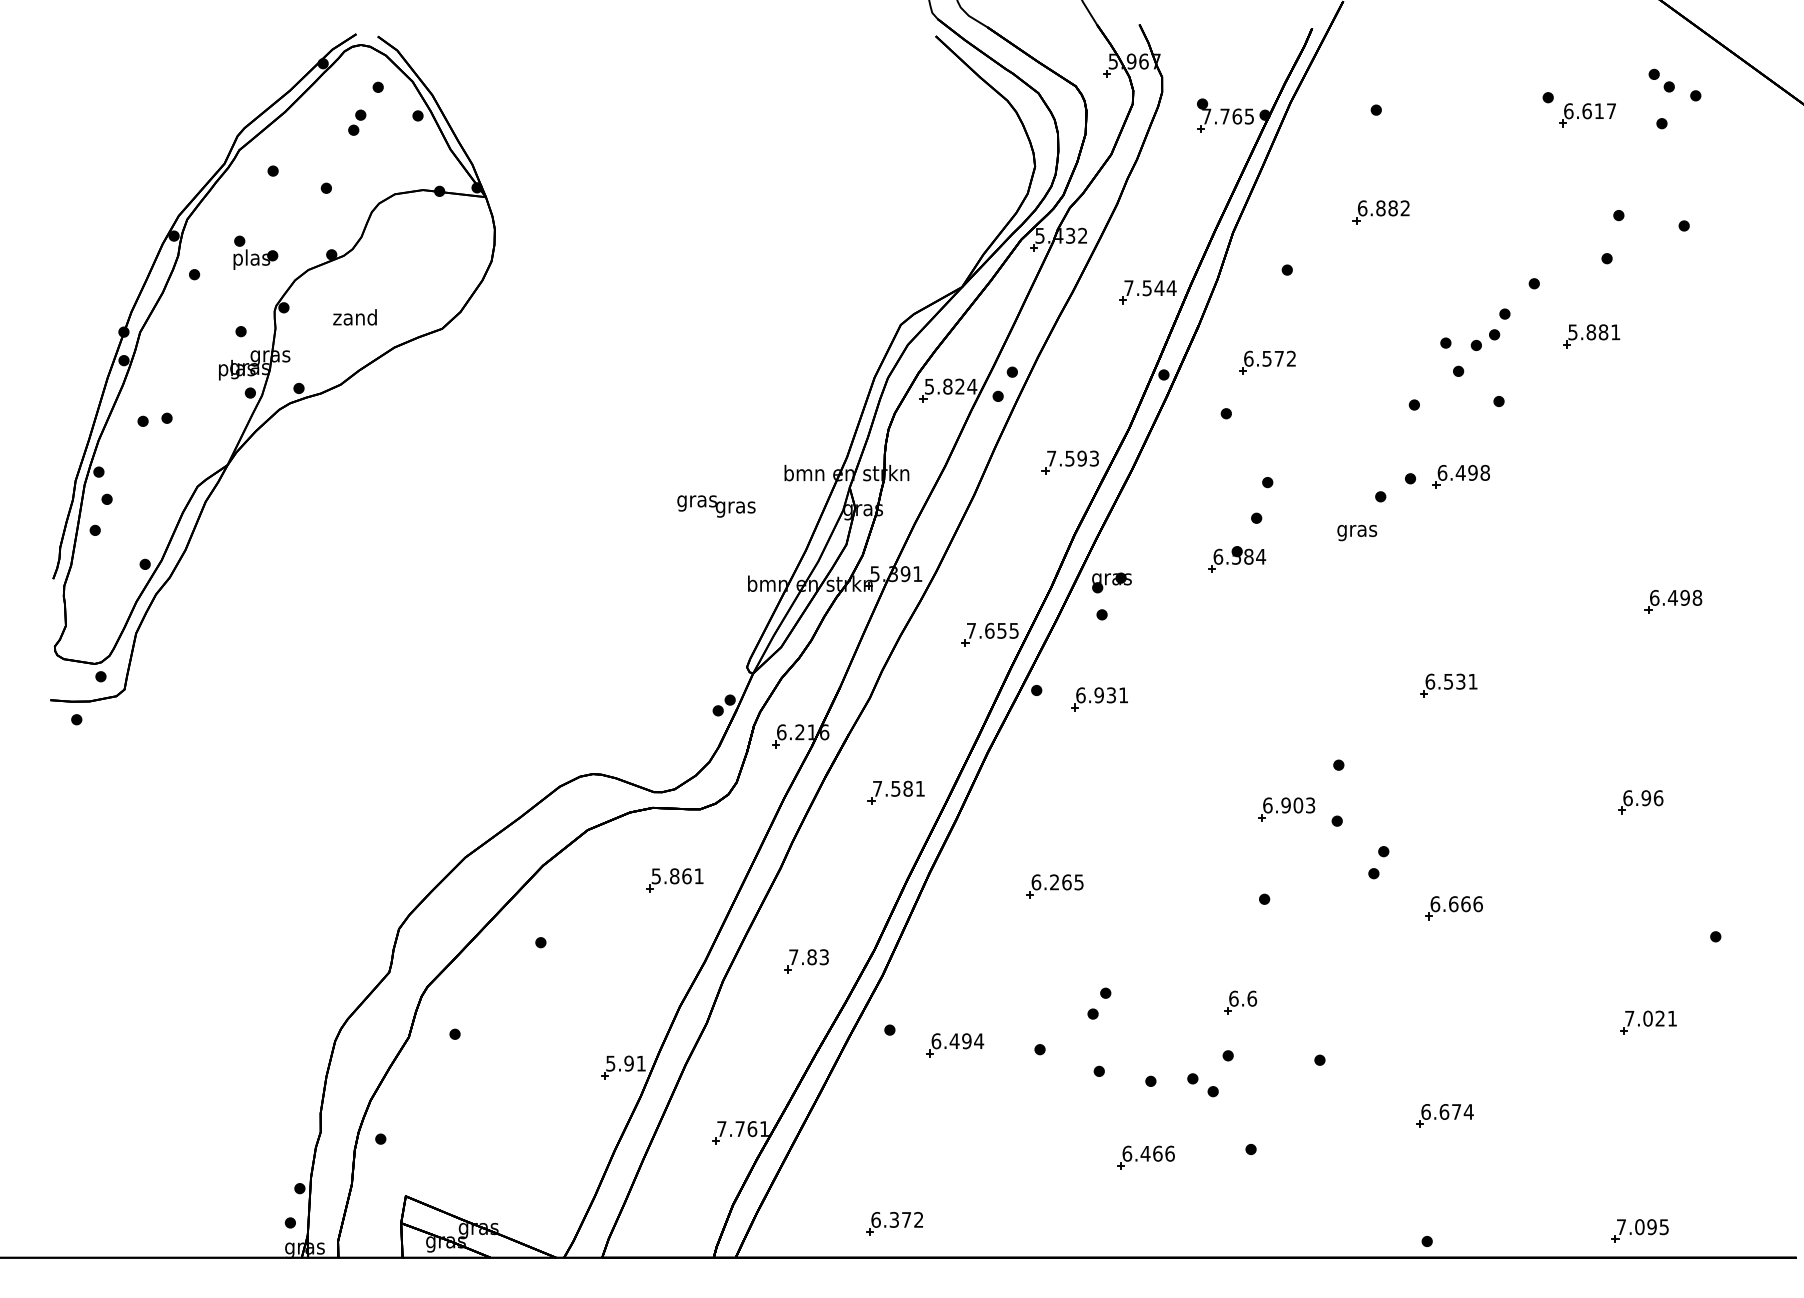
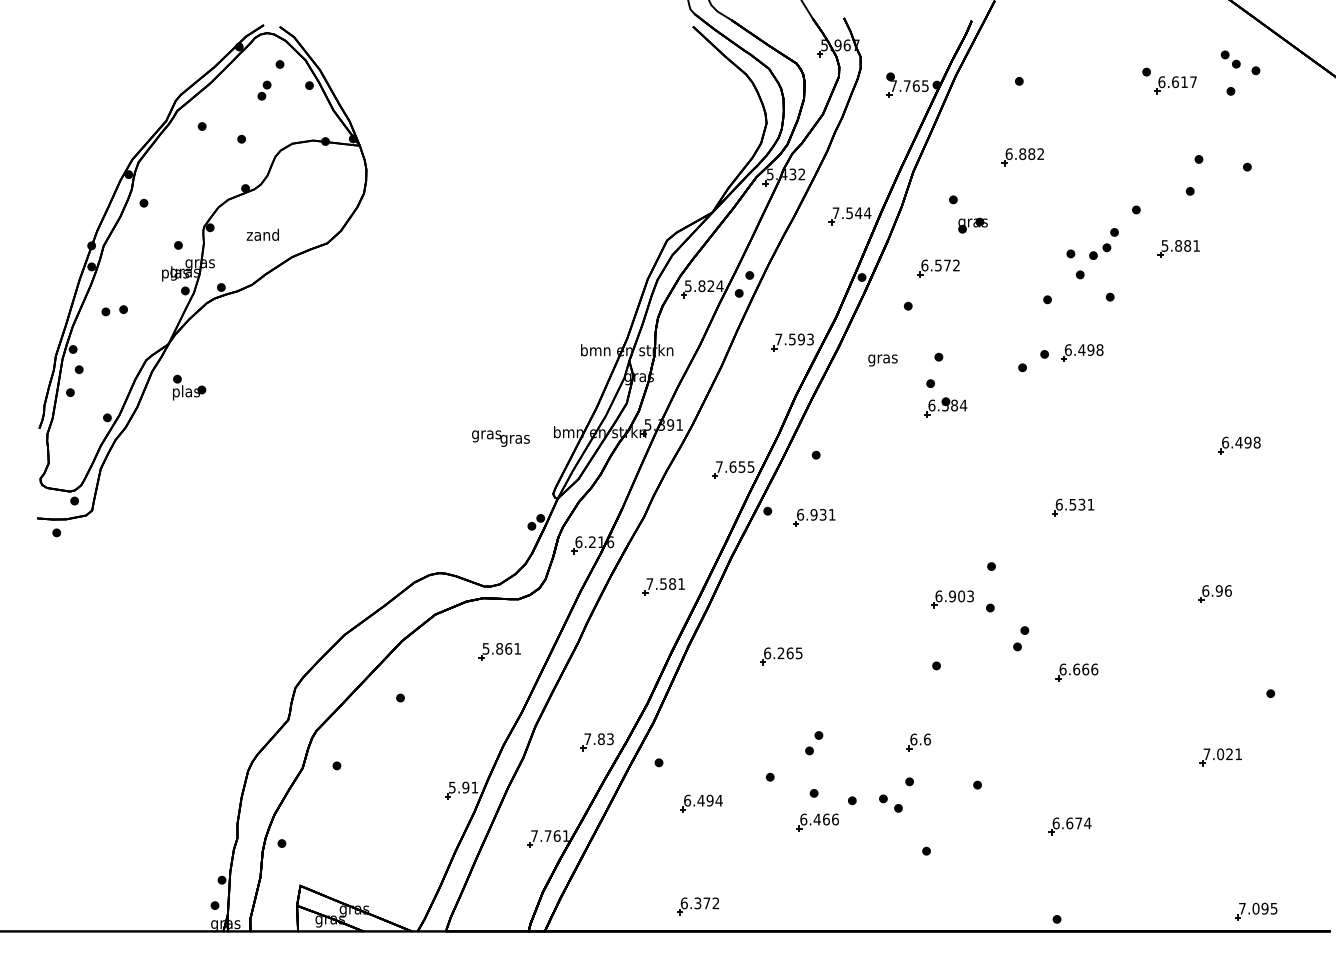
part: (255, 252) -> (189, 387), moved
text: (716, 506) -> (500, 438), moved
text: (1357, 533) -> (883, 360), moved
part: (1237, 559) -> (946, 407), moved
part: (1111, 582) -> (972, 225), moved
part: (806, 961) -> (597, 742), moved
part: (955, 1045) -> (701, 803), moved
part: (1145, 1157) -> (817, 822), moved
part: (894, 1223) -> (697, 906), moved
part: (1639, 1230) -> (1255, 911), moved

